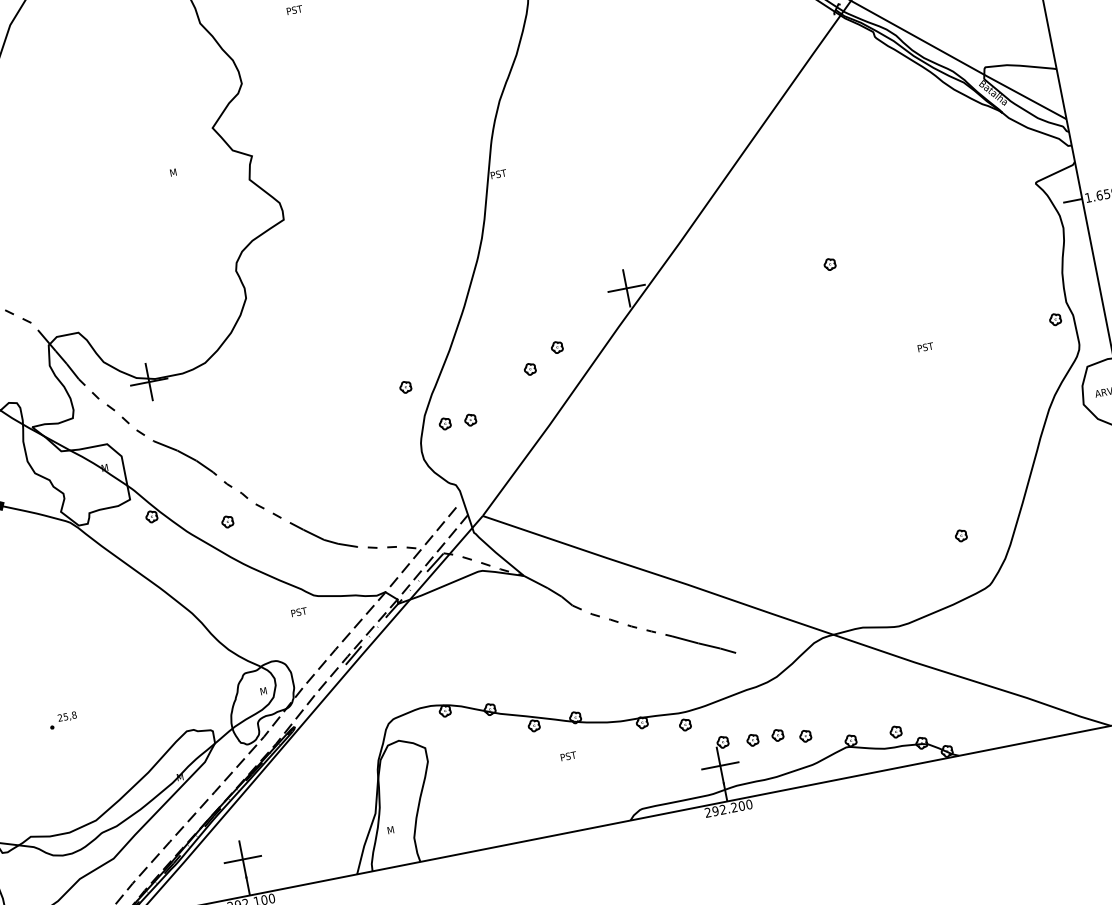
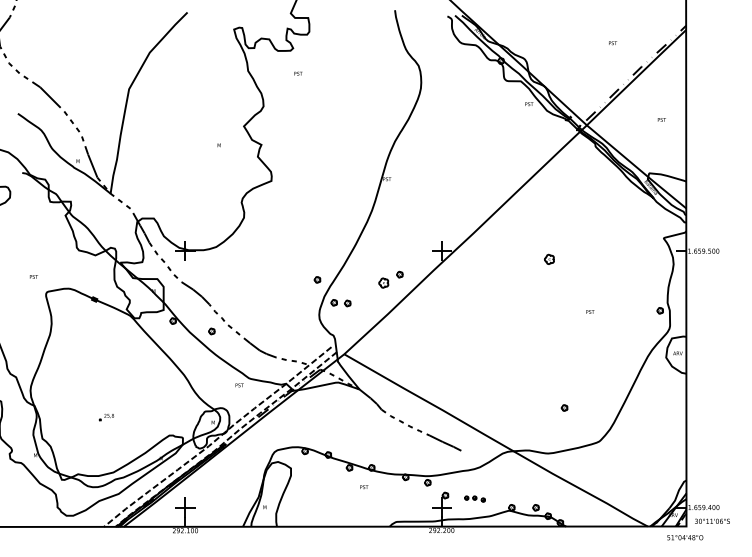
part: (828, 264) -> (548, 259), size x1.6
part: (529, 369) -> (383, 283), size x1.6
part: (960, 534) -> (564, 407), moved
part: (778, 737) -> (474, 498), size x0.6

